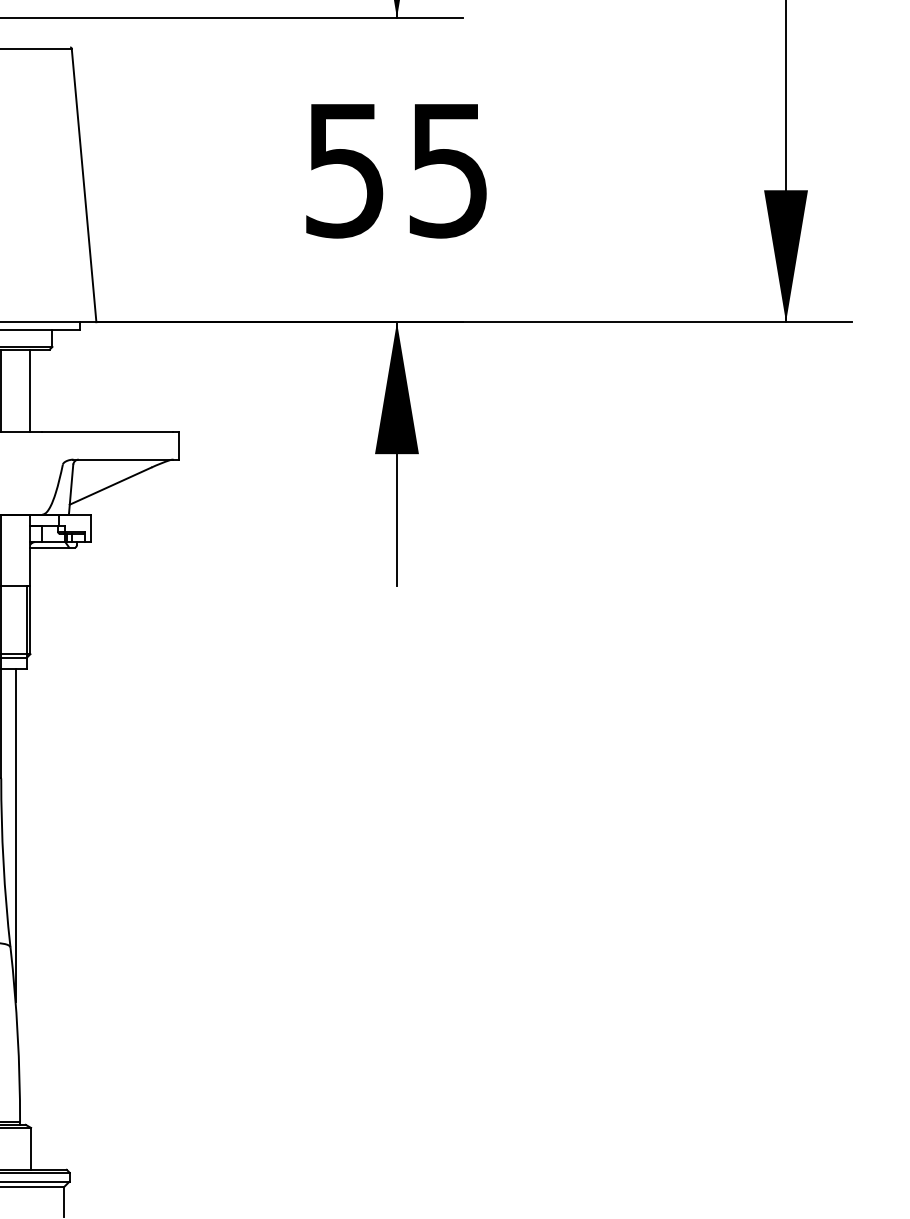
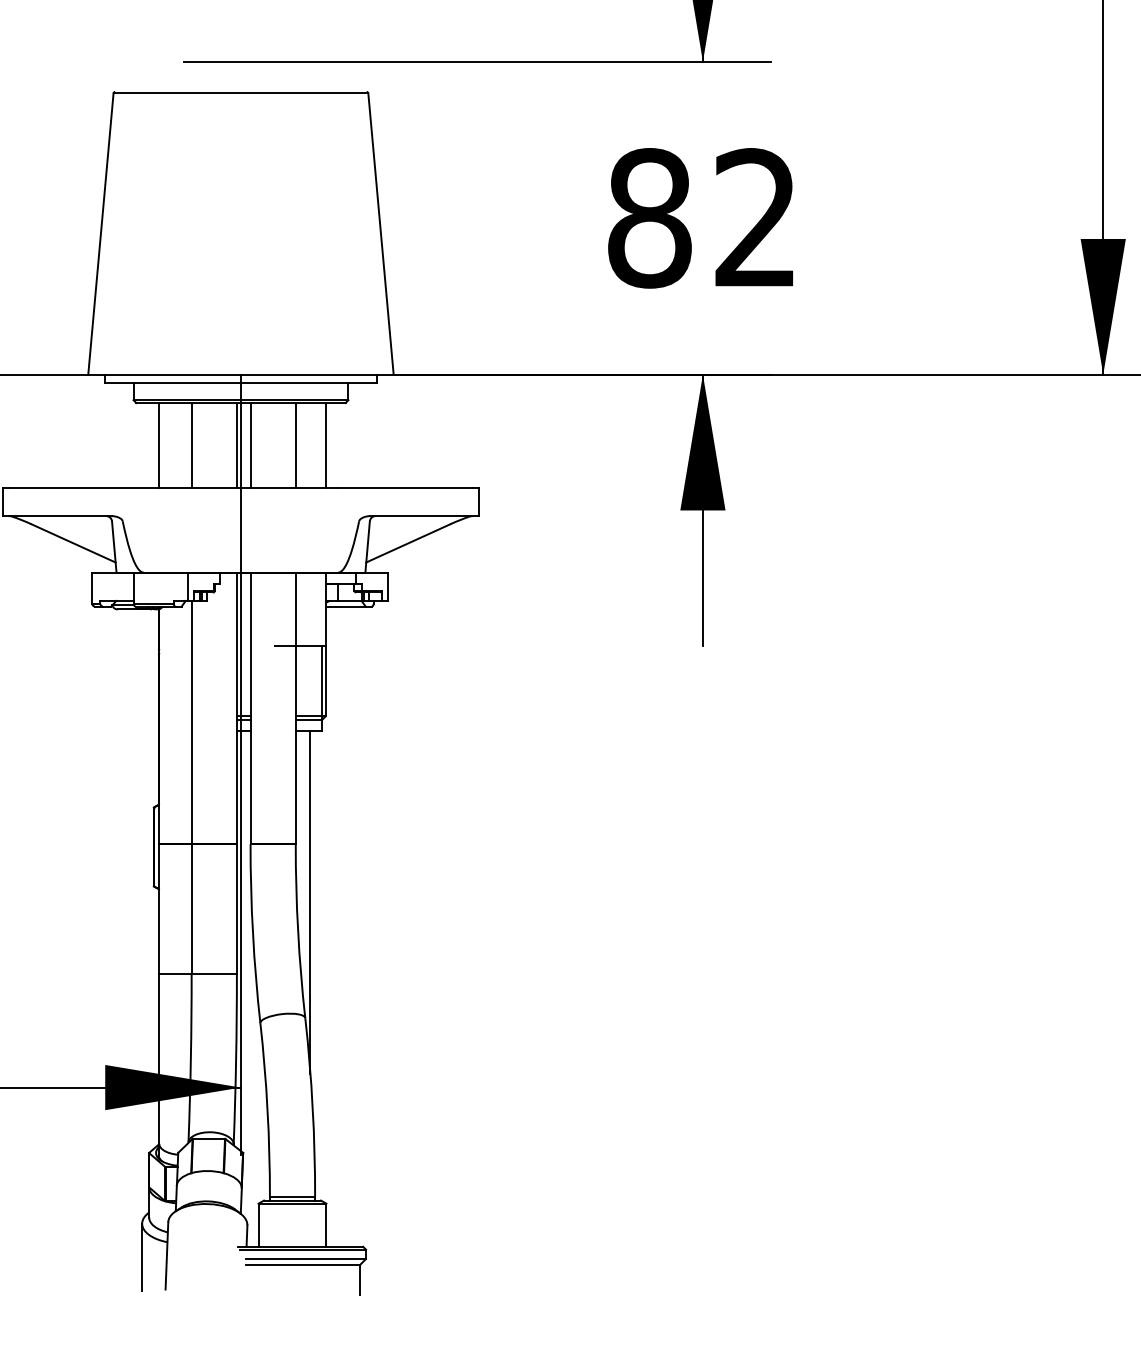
text: (395, 170) -> (701, 218), 55 -> 82

